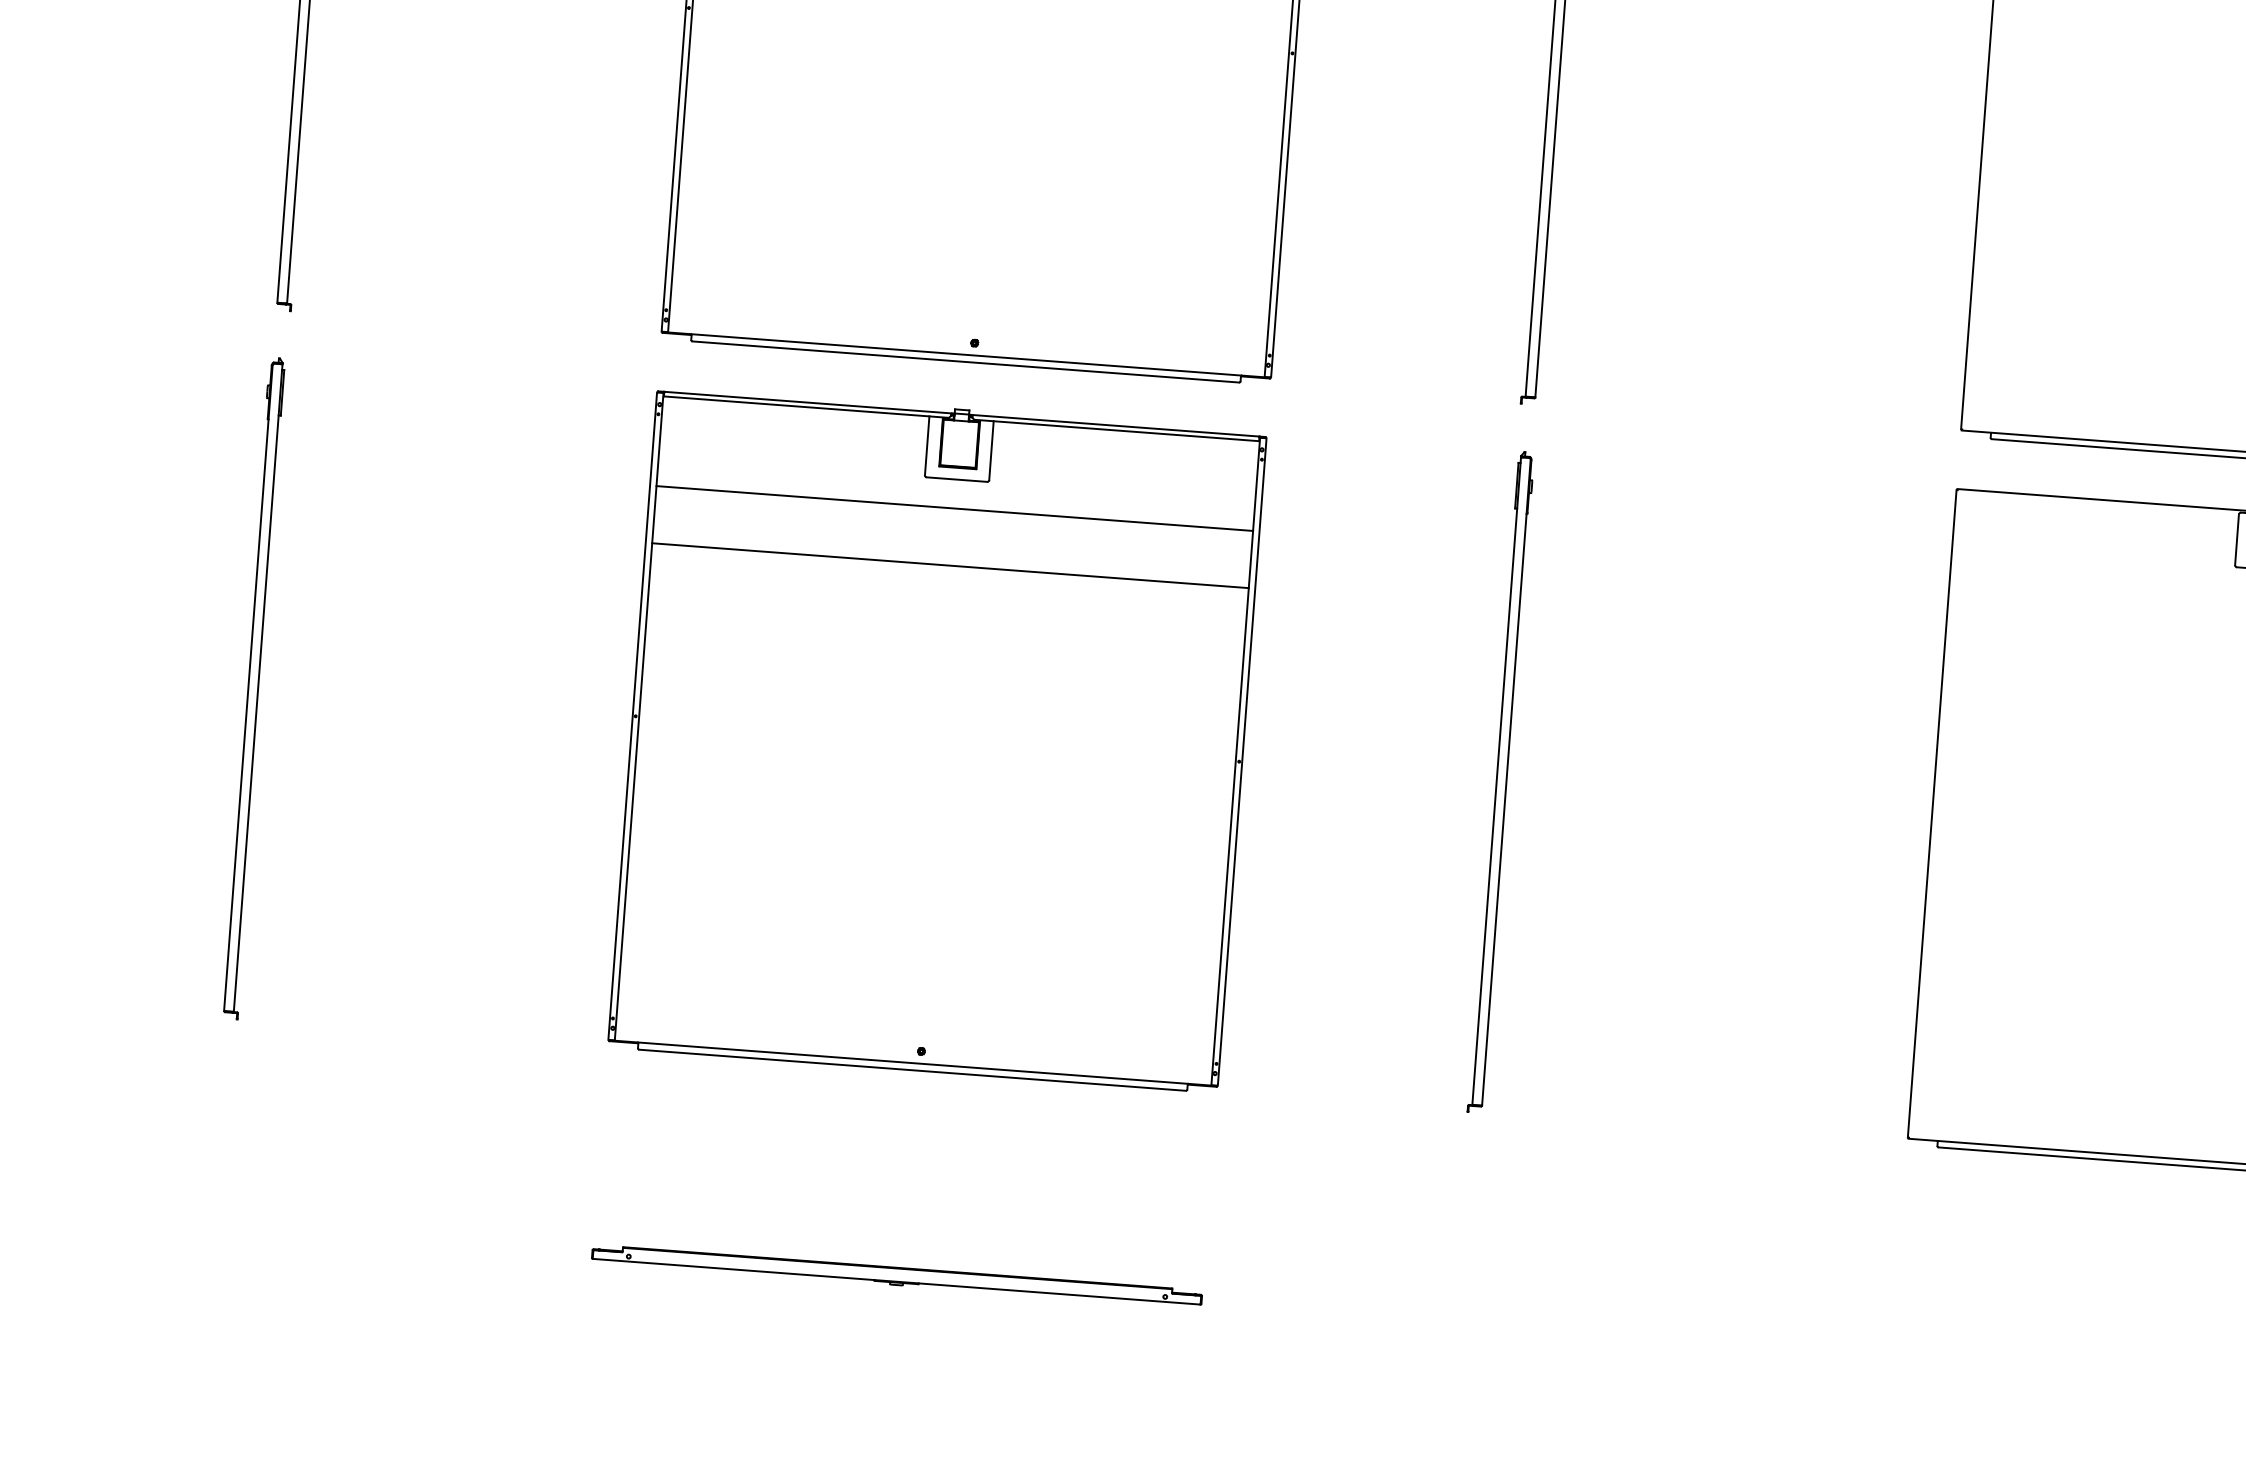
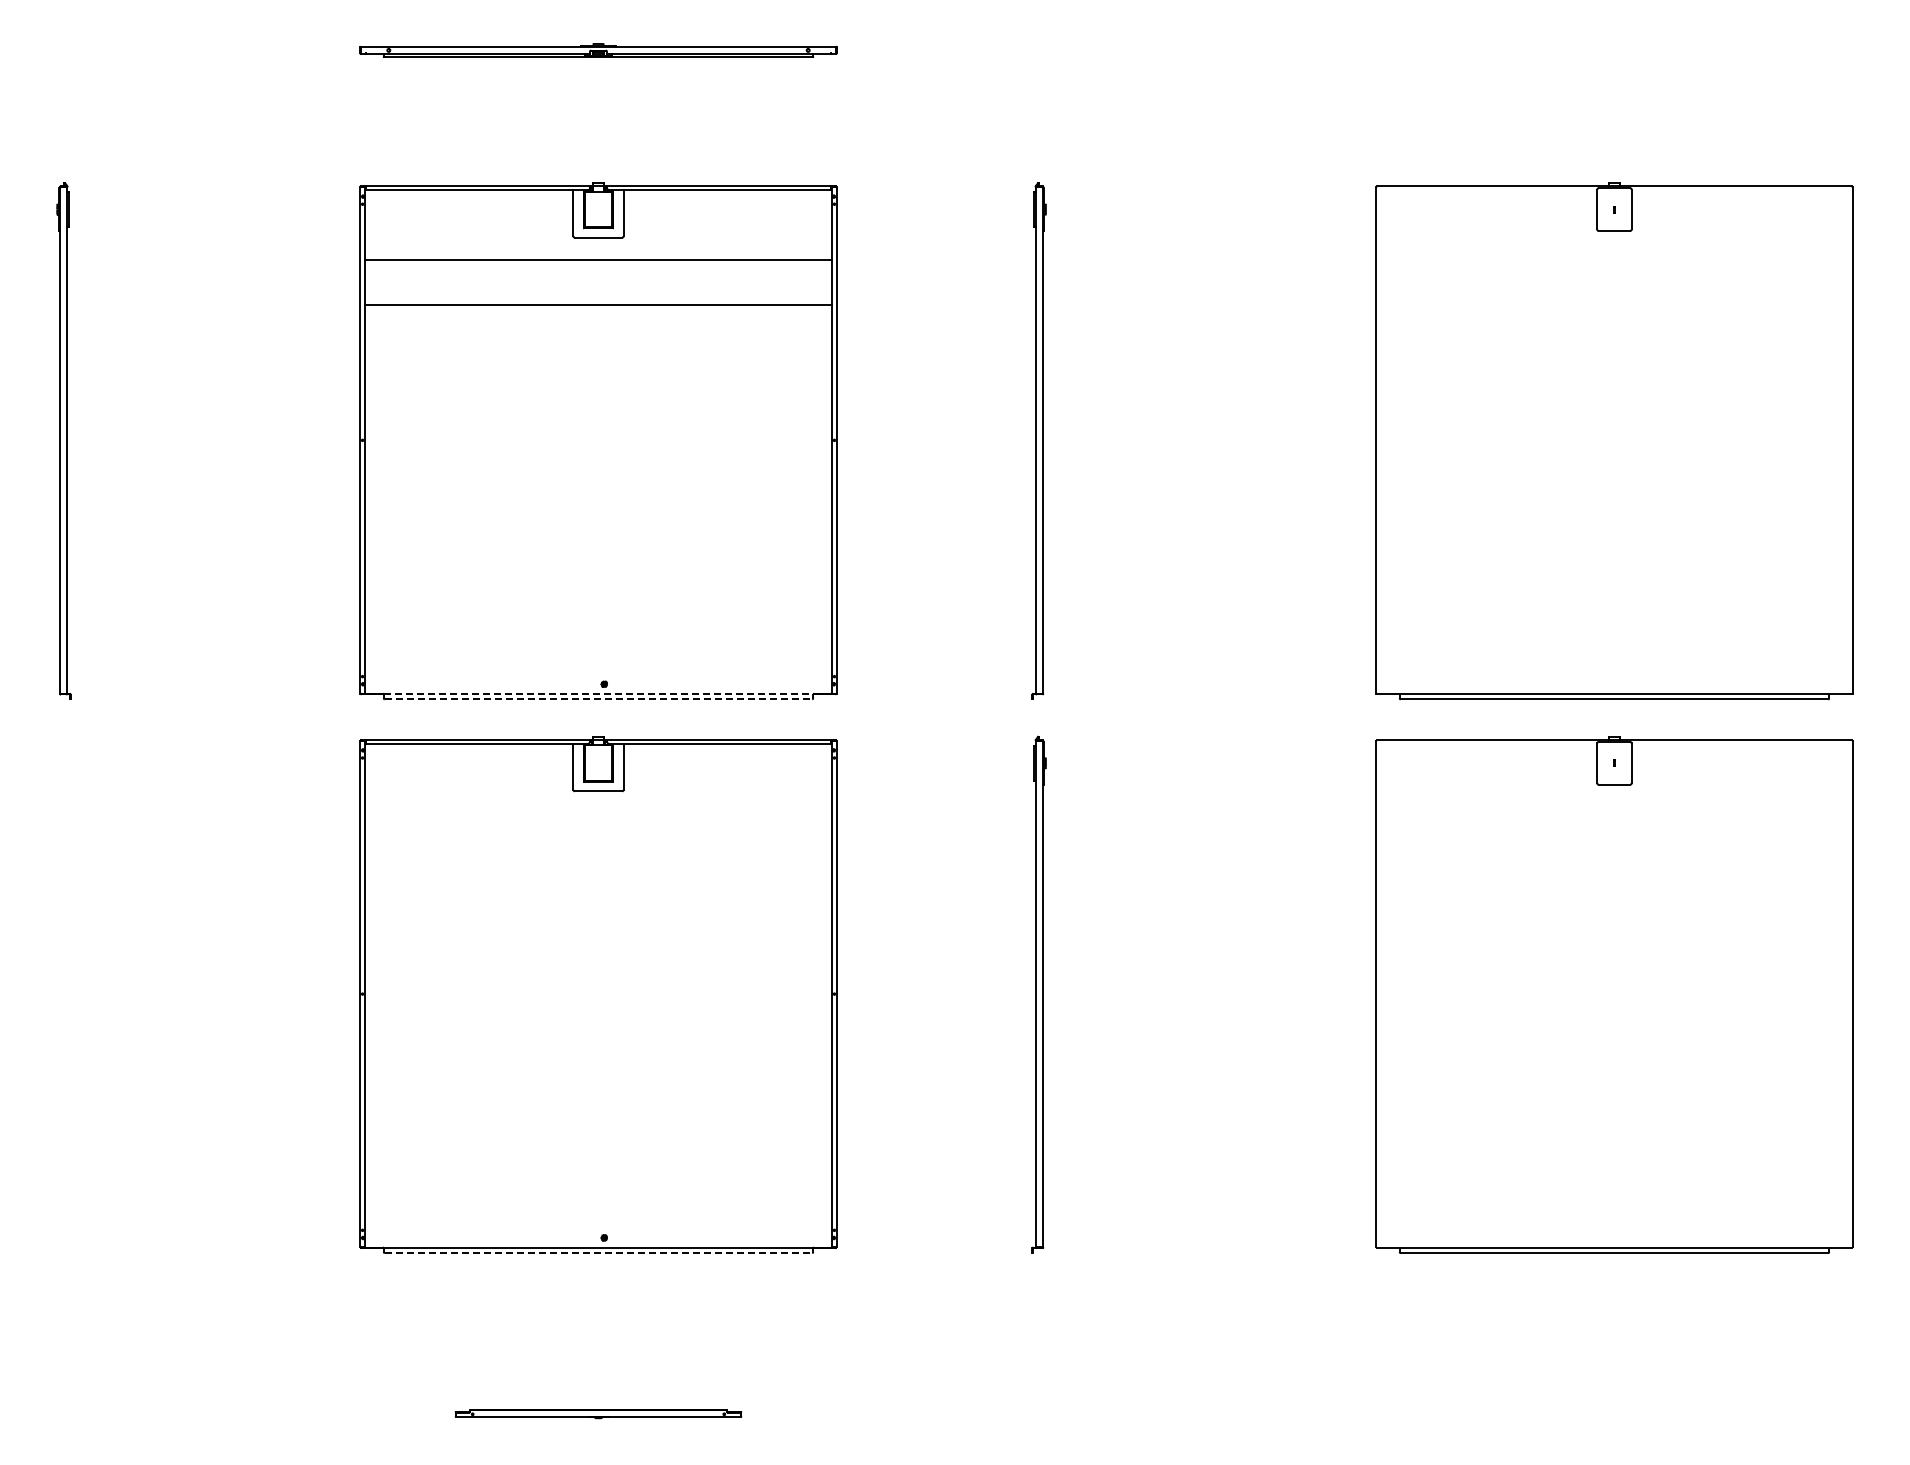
line: (966, 354) -> (598, 693), solid -> dashed
line: (965, 362) -> (598, 699), solid -> dashed
line: (954, 507) -> (598, 813), removed
line: (950, 565) -> (598, 858), removed
part: (253, 688) -> (63, 994), removed
line: (912, 1070) -> (598, 1253), solid -> dashed
part: (897, 1275) -> (598, 1413), size x0.6

